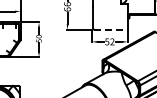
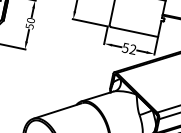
line: (111, 29) -> (135, 31), dashed -> solid

